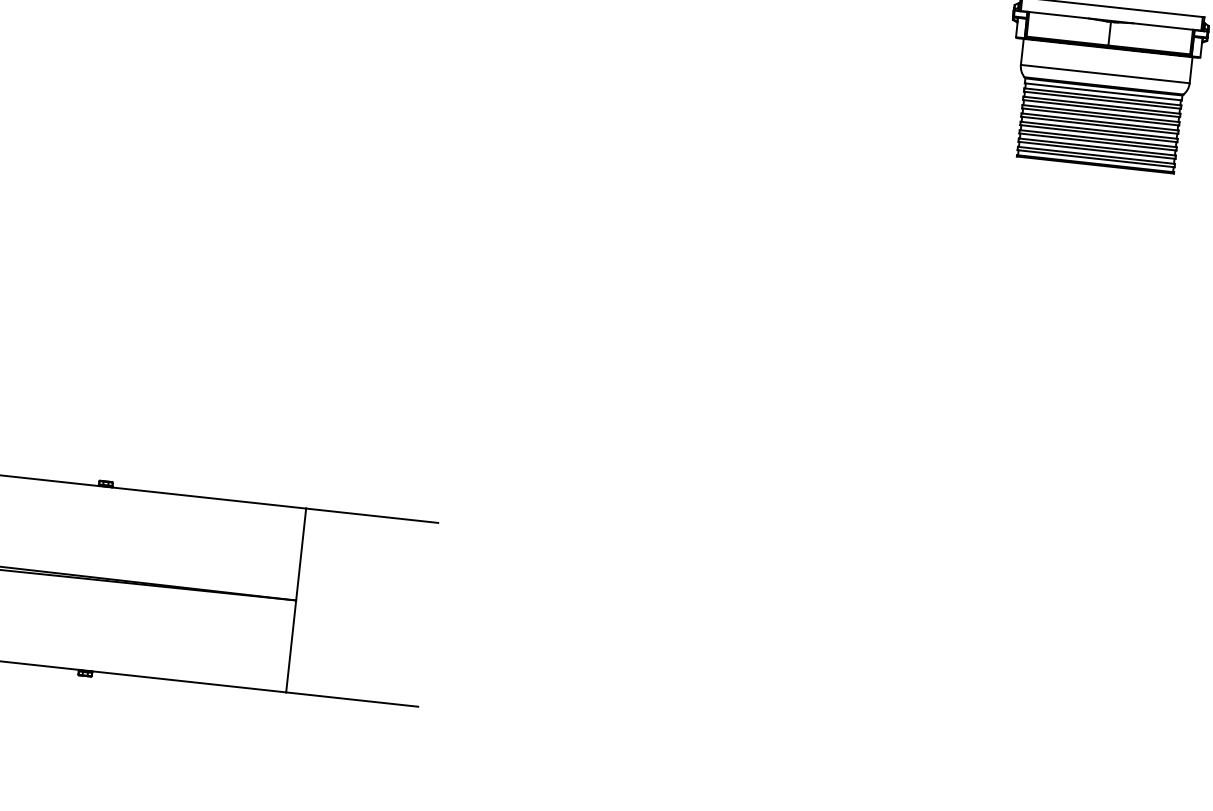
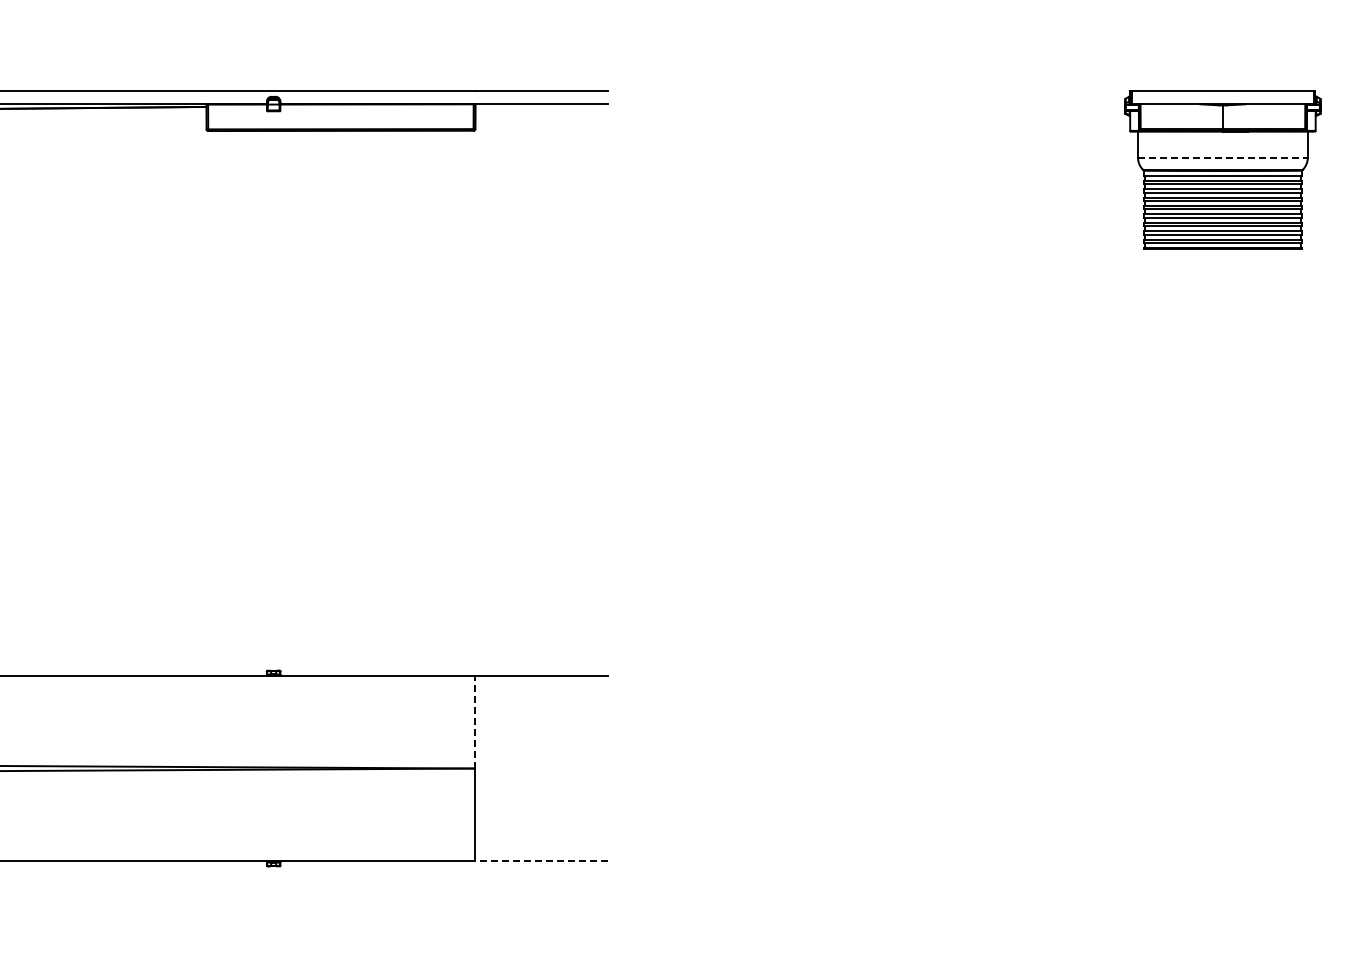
line: (1104, 73) -> (1222, 157), solid -> dashed
line: (301, 553) -> (475, 721), solid -> dashed
line: (351, 699) -> (541, 860), solid -> dashed

